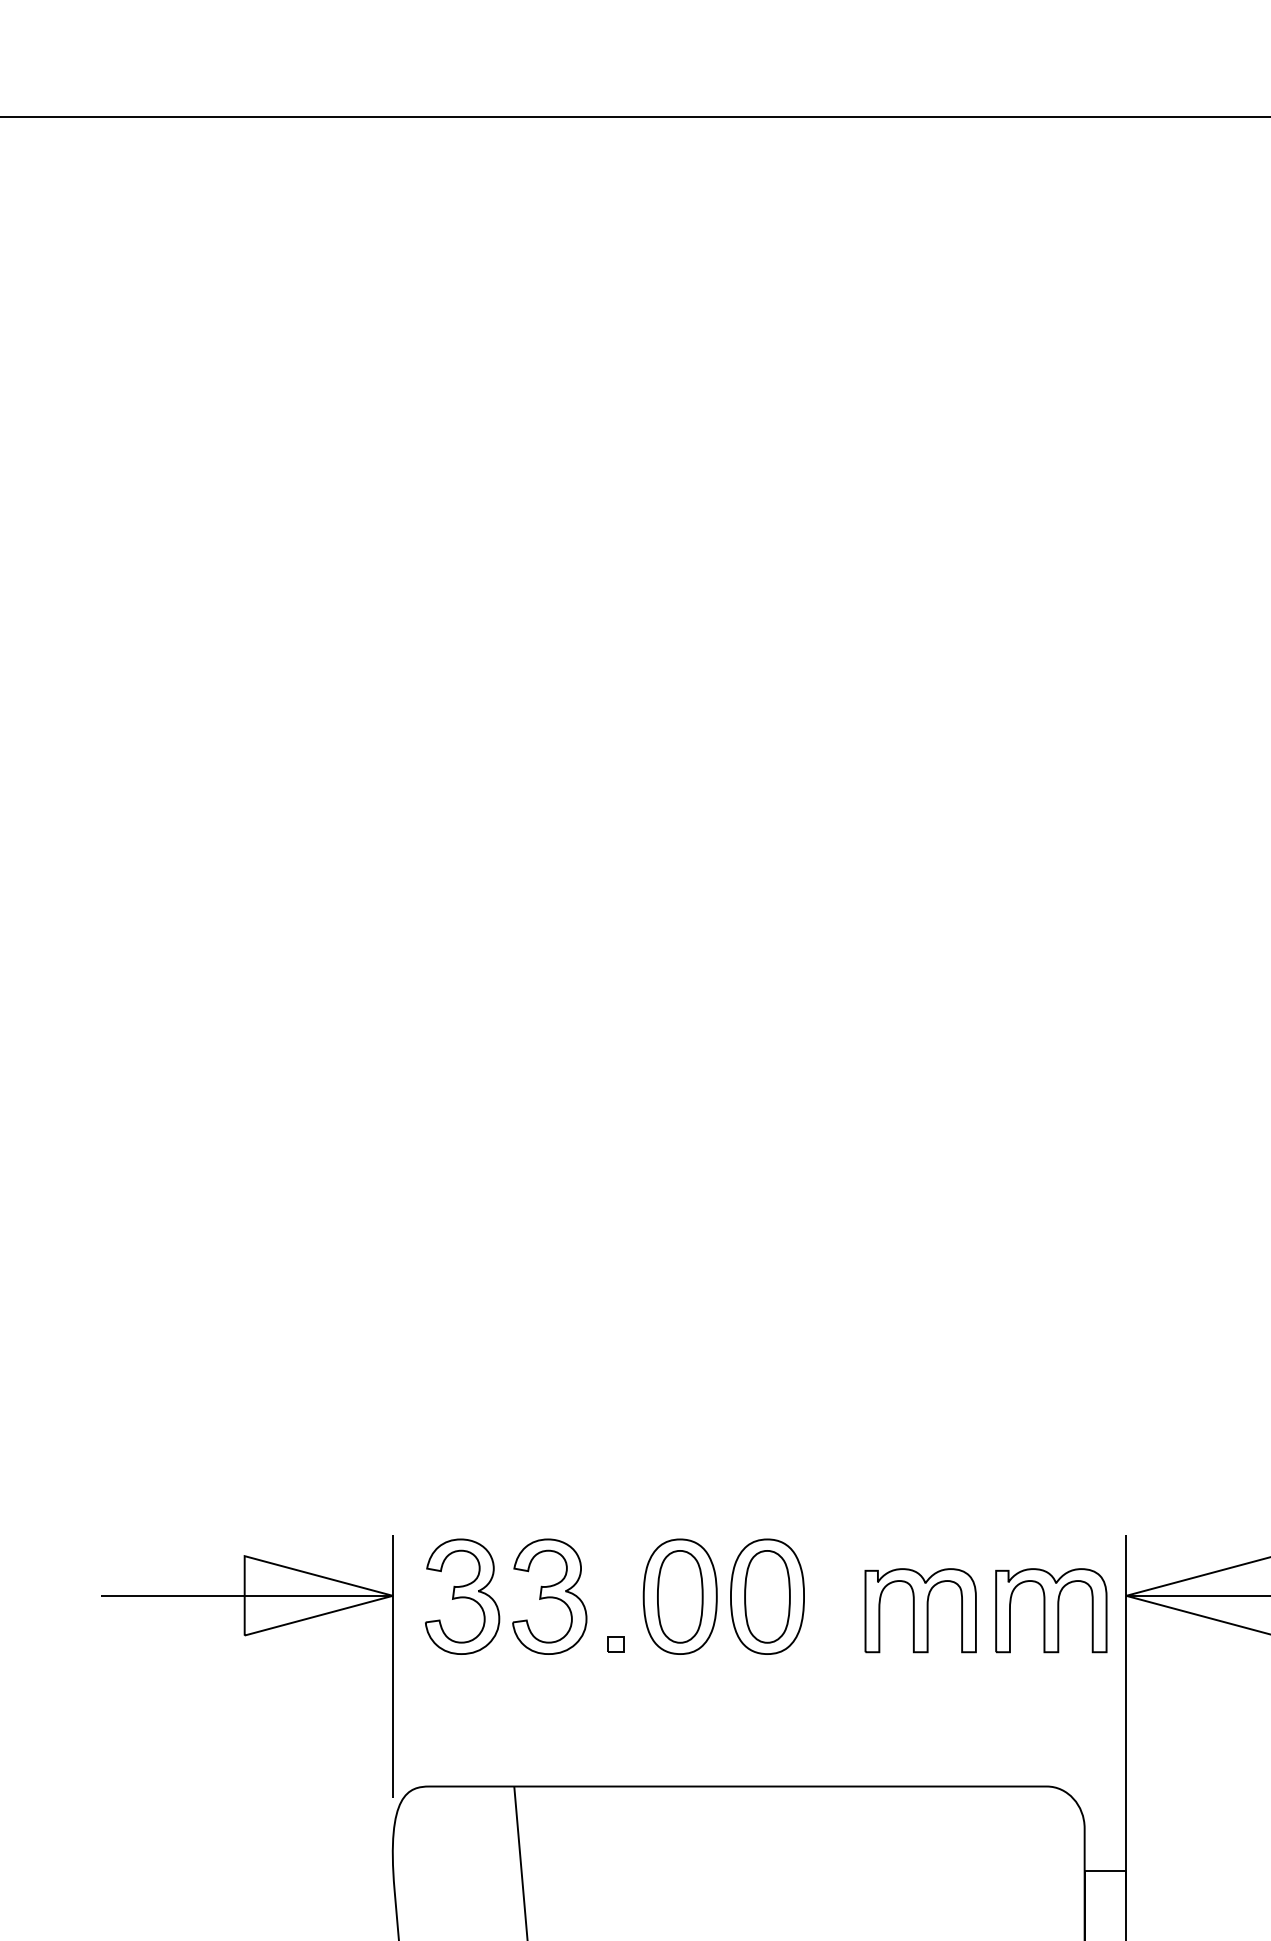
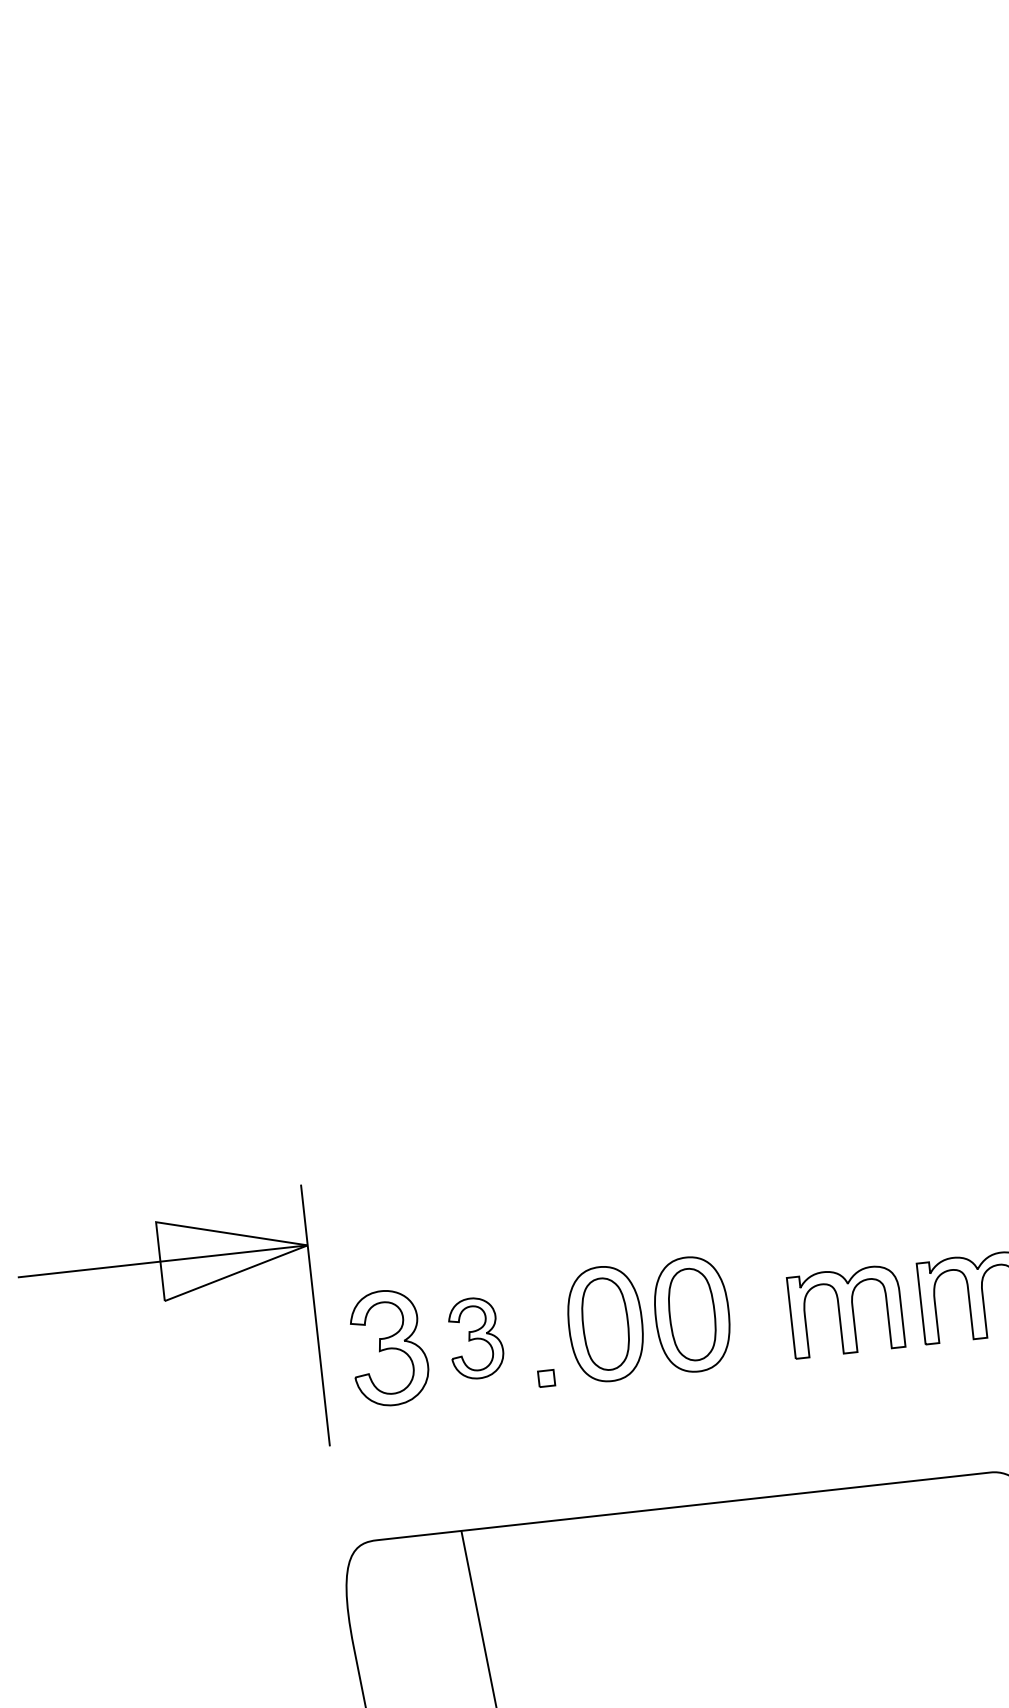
part: (549, 1596) -> (475, 1338), size x0.7
part: (245, 1636) -> (165, 1301), moved

